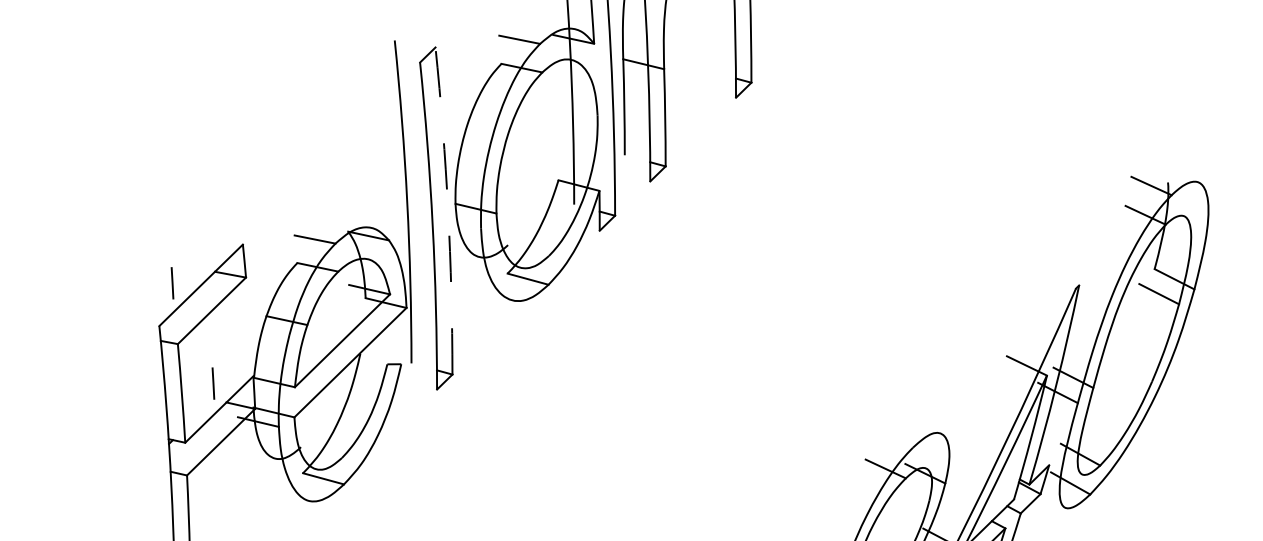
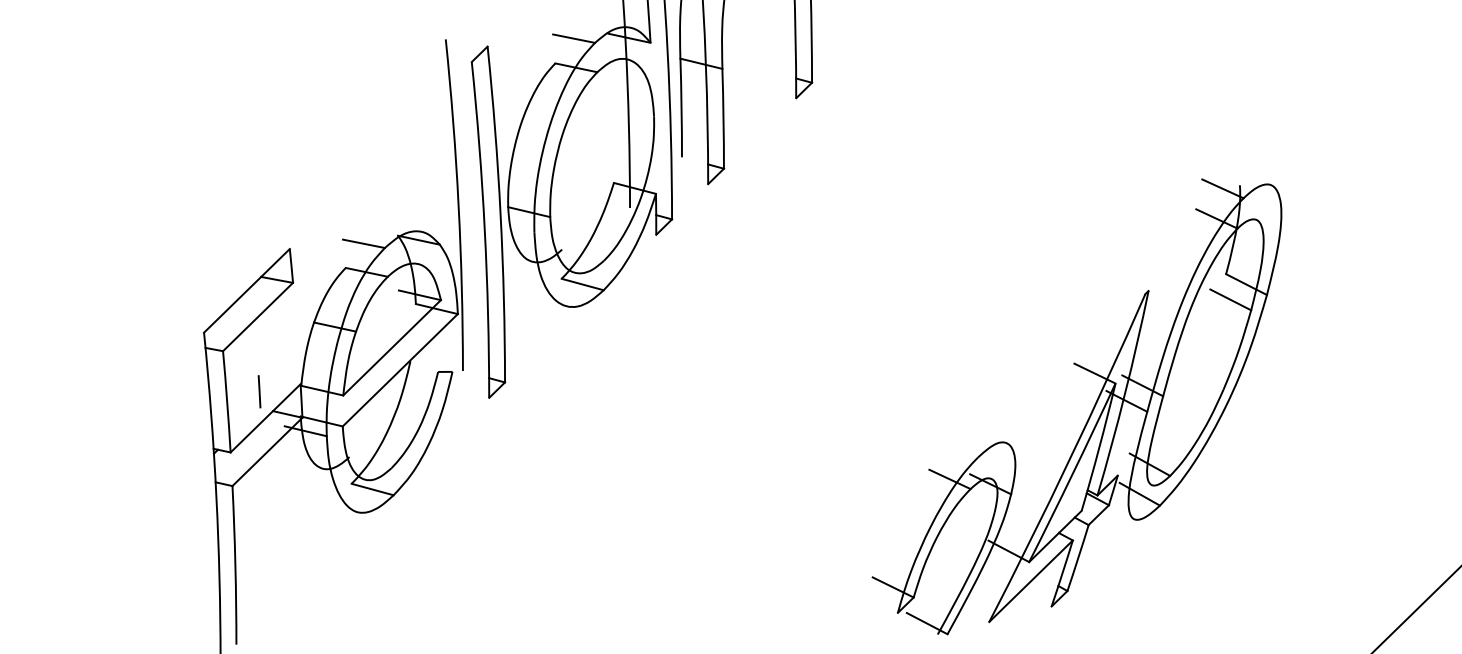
arc: (448, 210) -> (500, 214), dashed -> solid
line: (172, 283) -> (217, 288), removed

